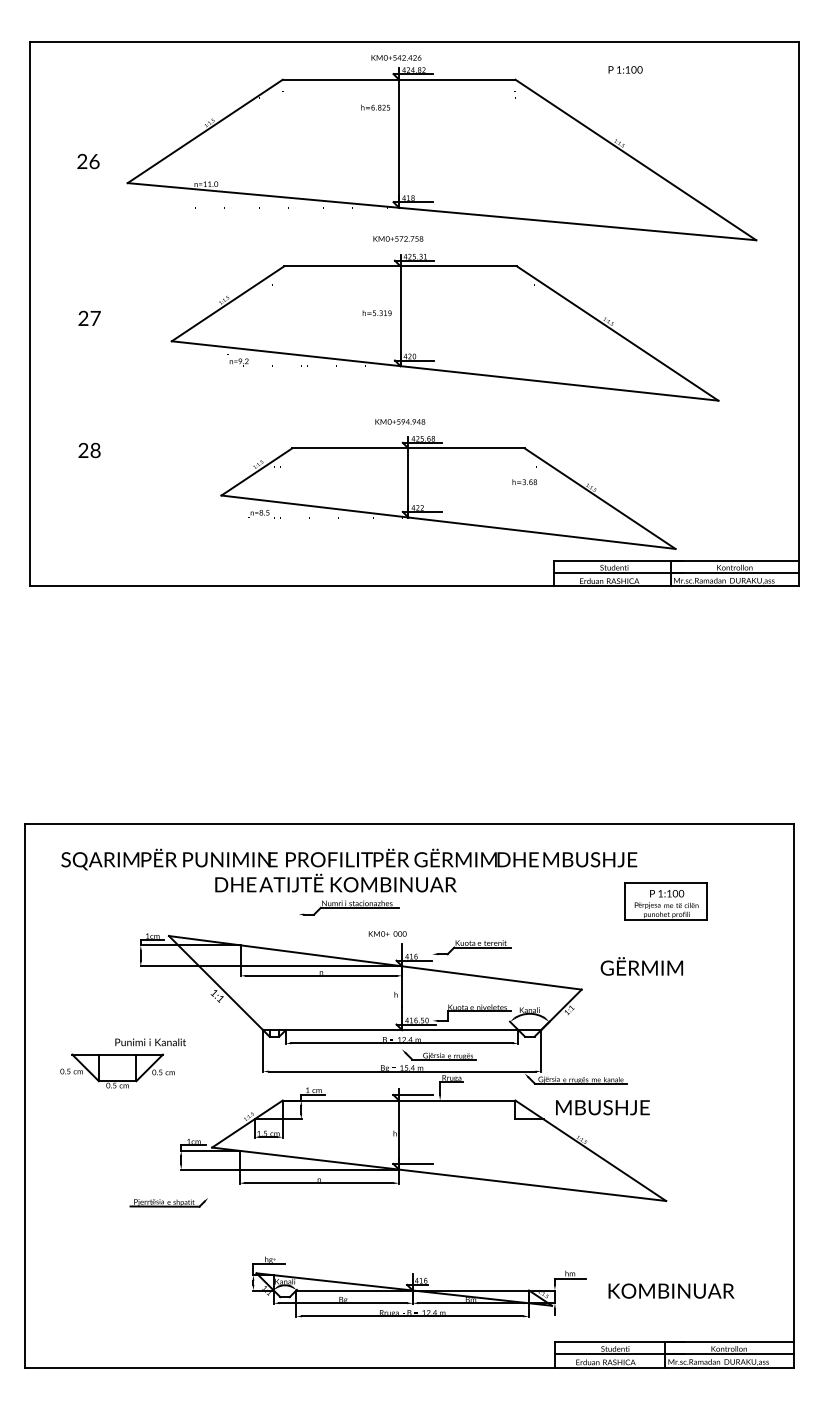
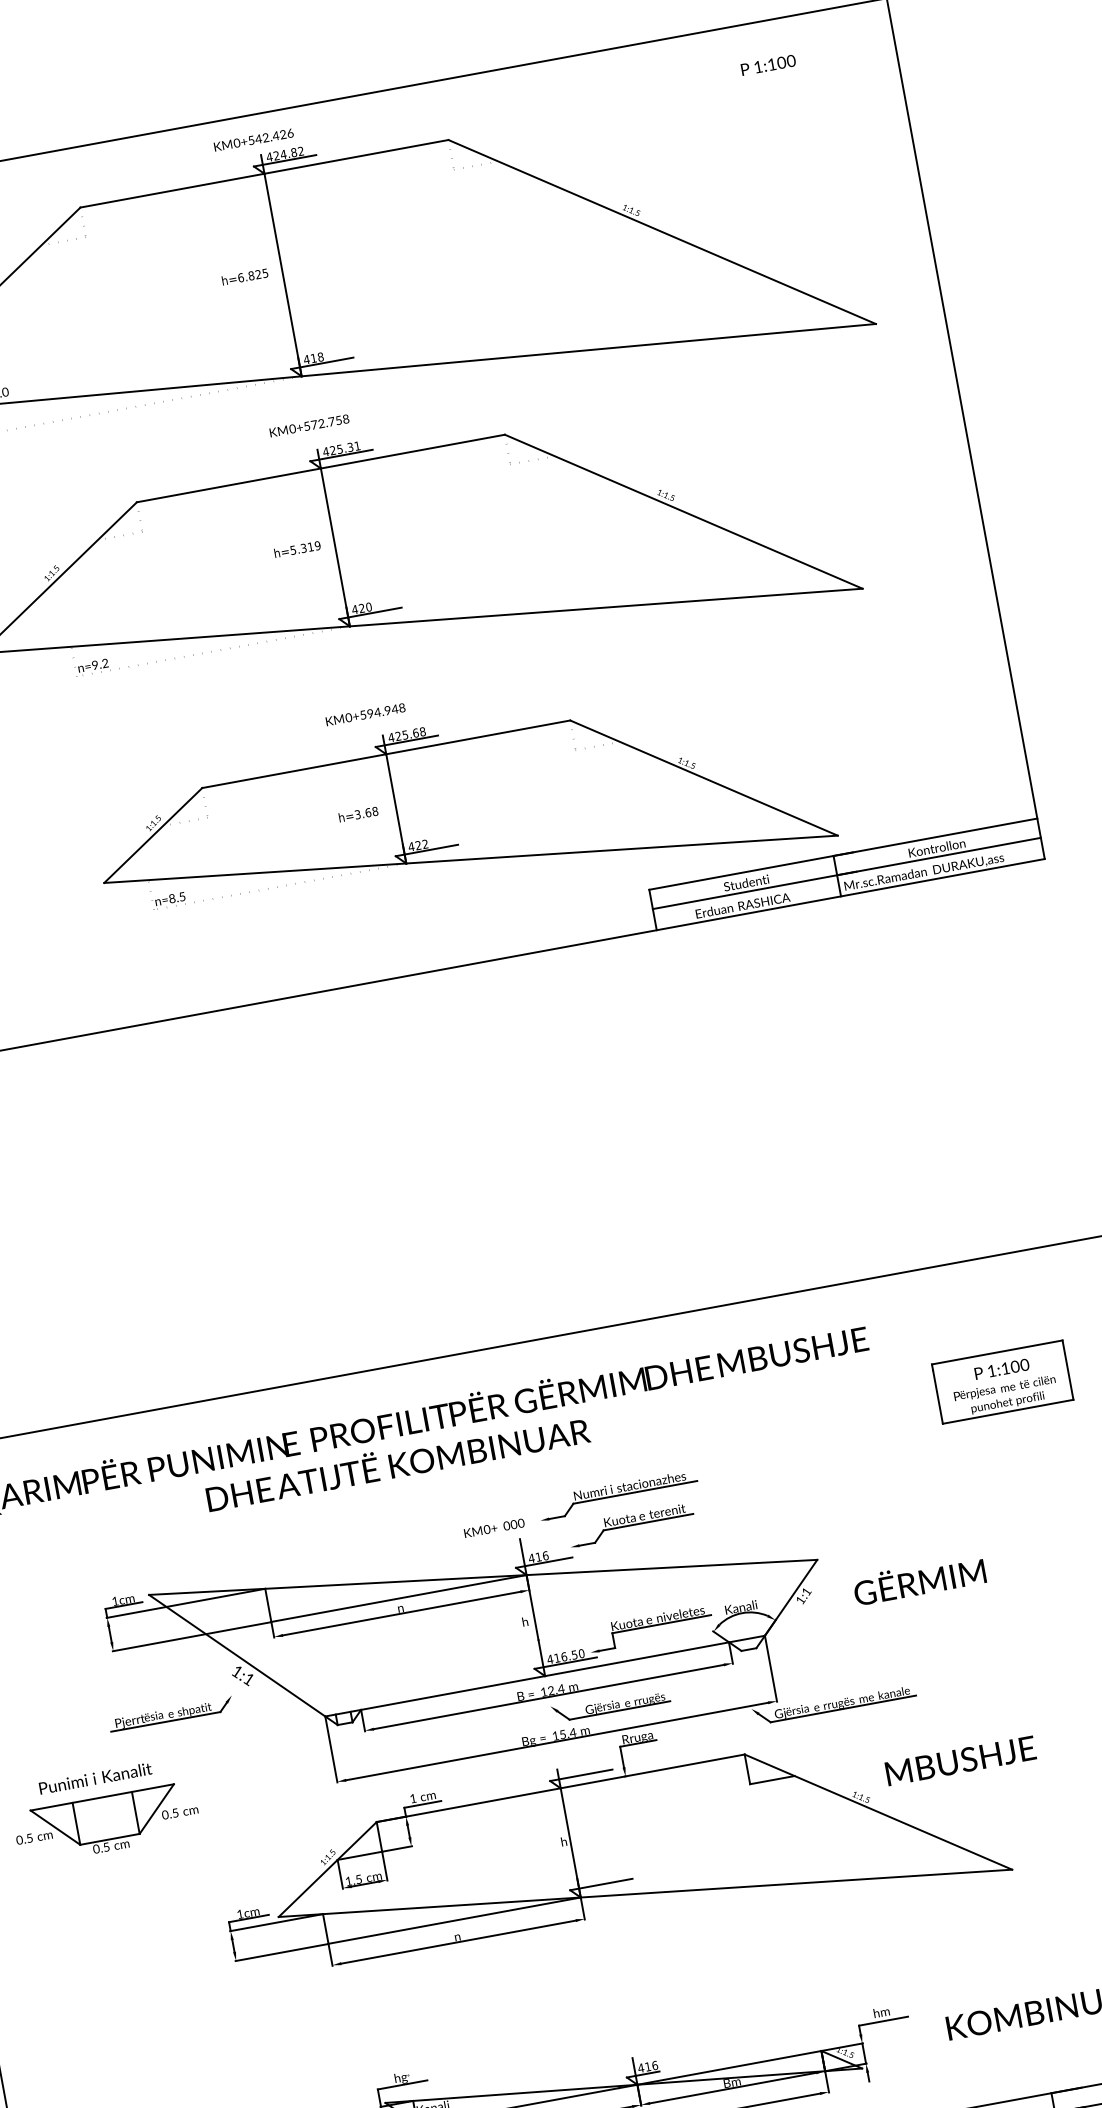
text: (625, 69) -> (768, 64), moved
text: (375, 107) -> (244, 276), moved
text: (524, 482) -> (358, 815), moved
part: (665, 901) -> (1001, 1381), moved
part: (349, 907) -> (618, 1494), moved
text: (641, 966) -> (918, 1580), moved
text: (150, 1042) -> (95, 1778), moved
text: (602, 1107) -> (960, 1760), moved
part: (168, 1202) -> (170, 1714), moved

